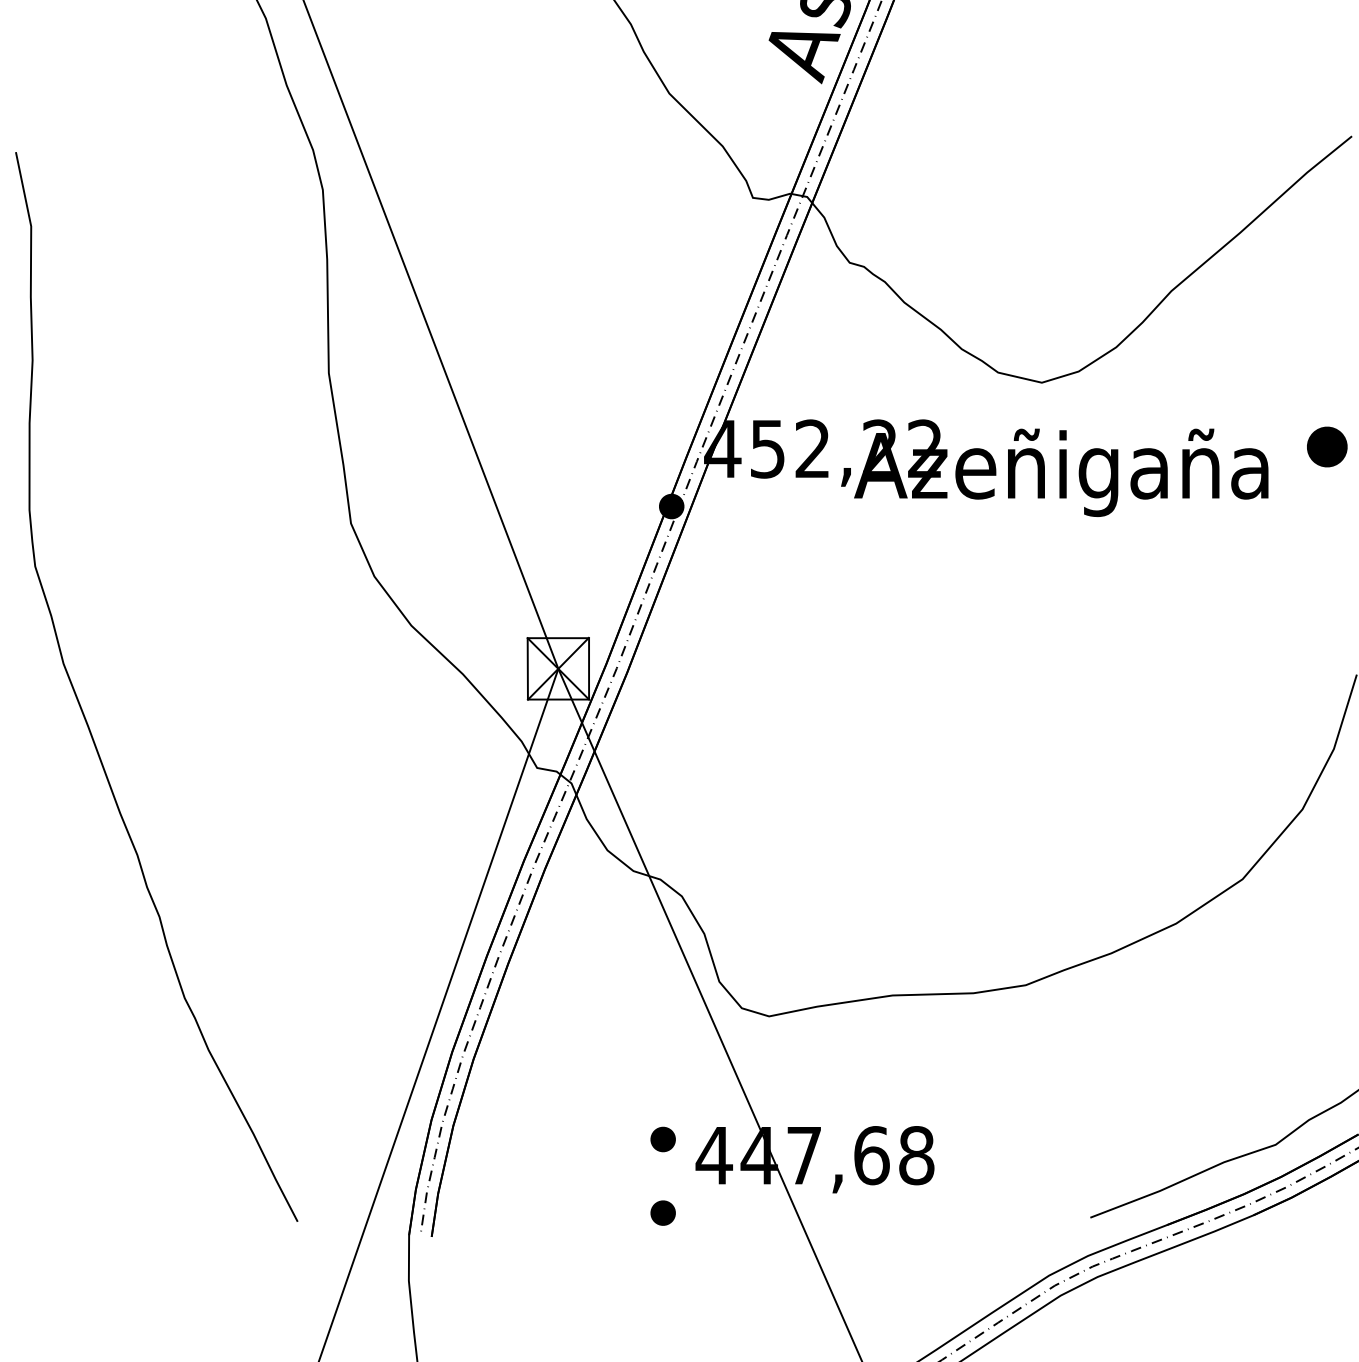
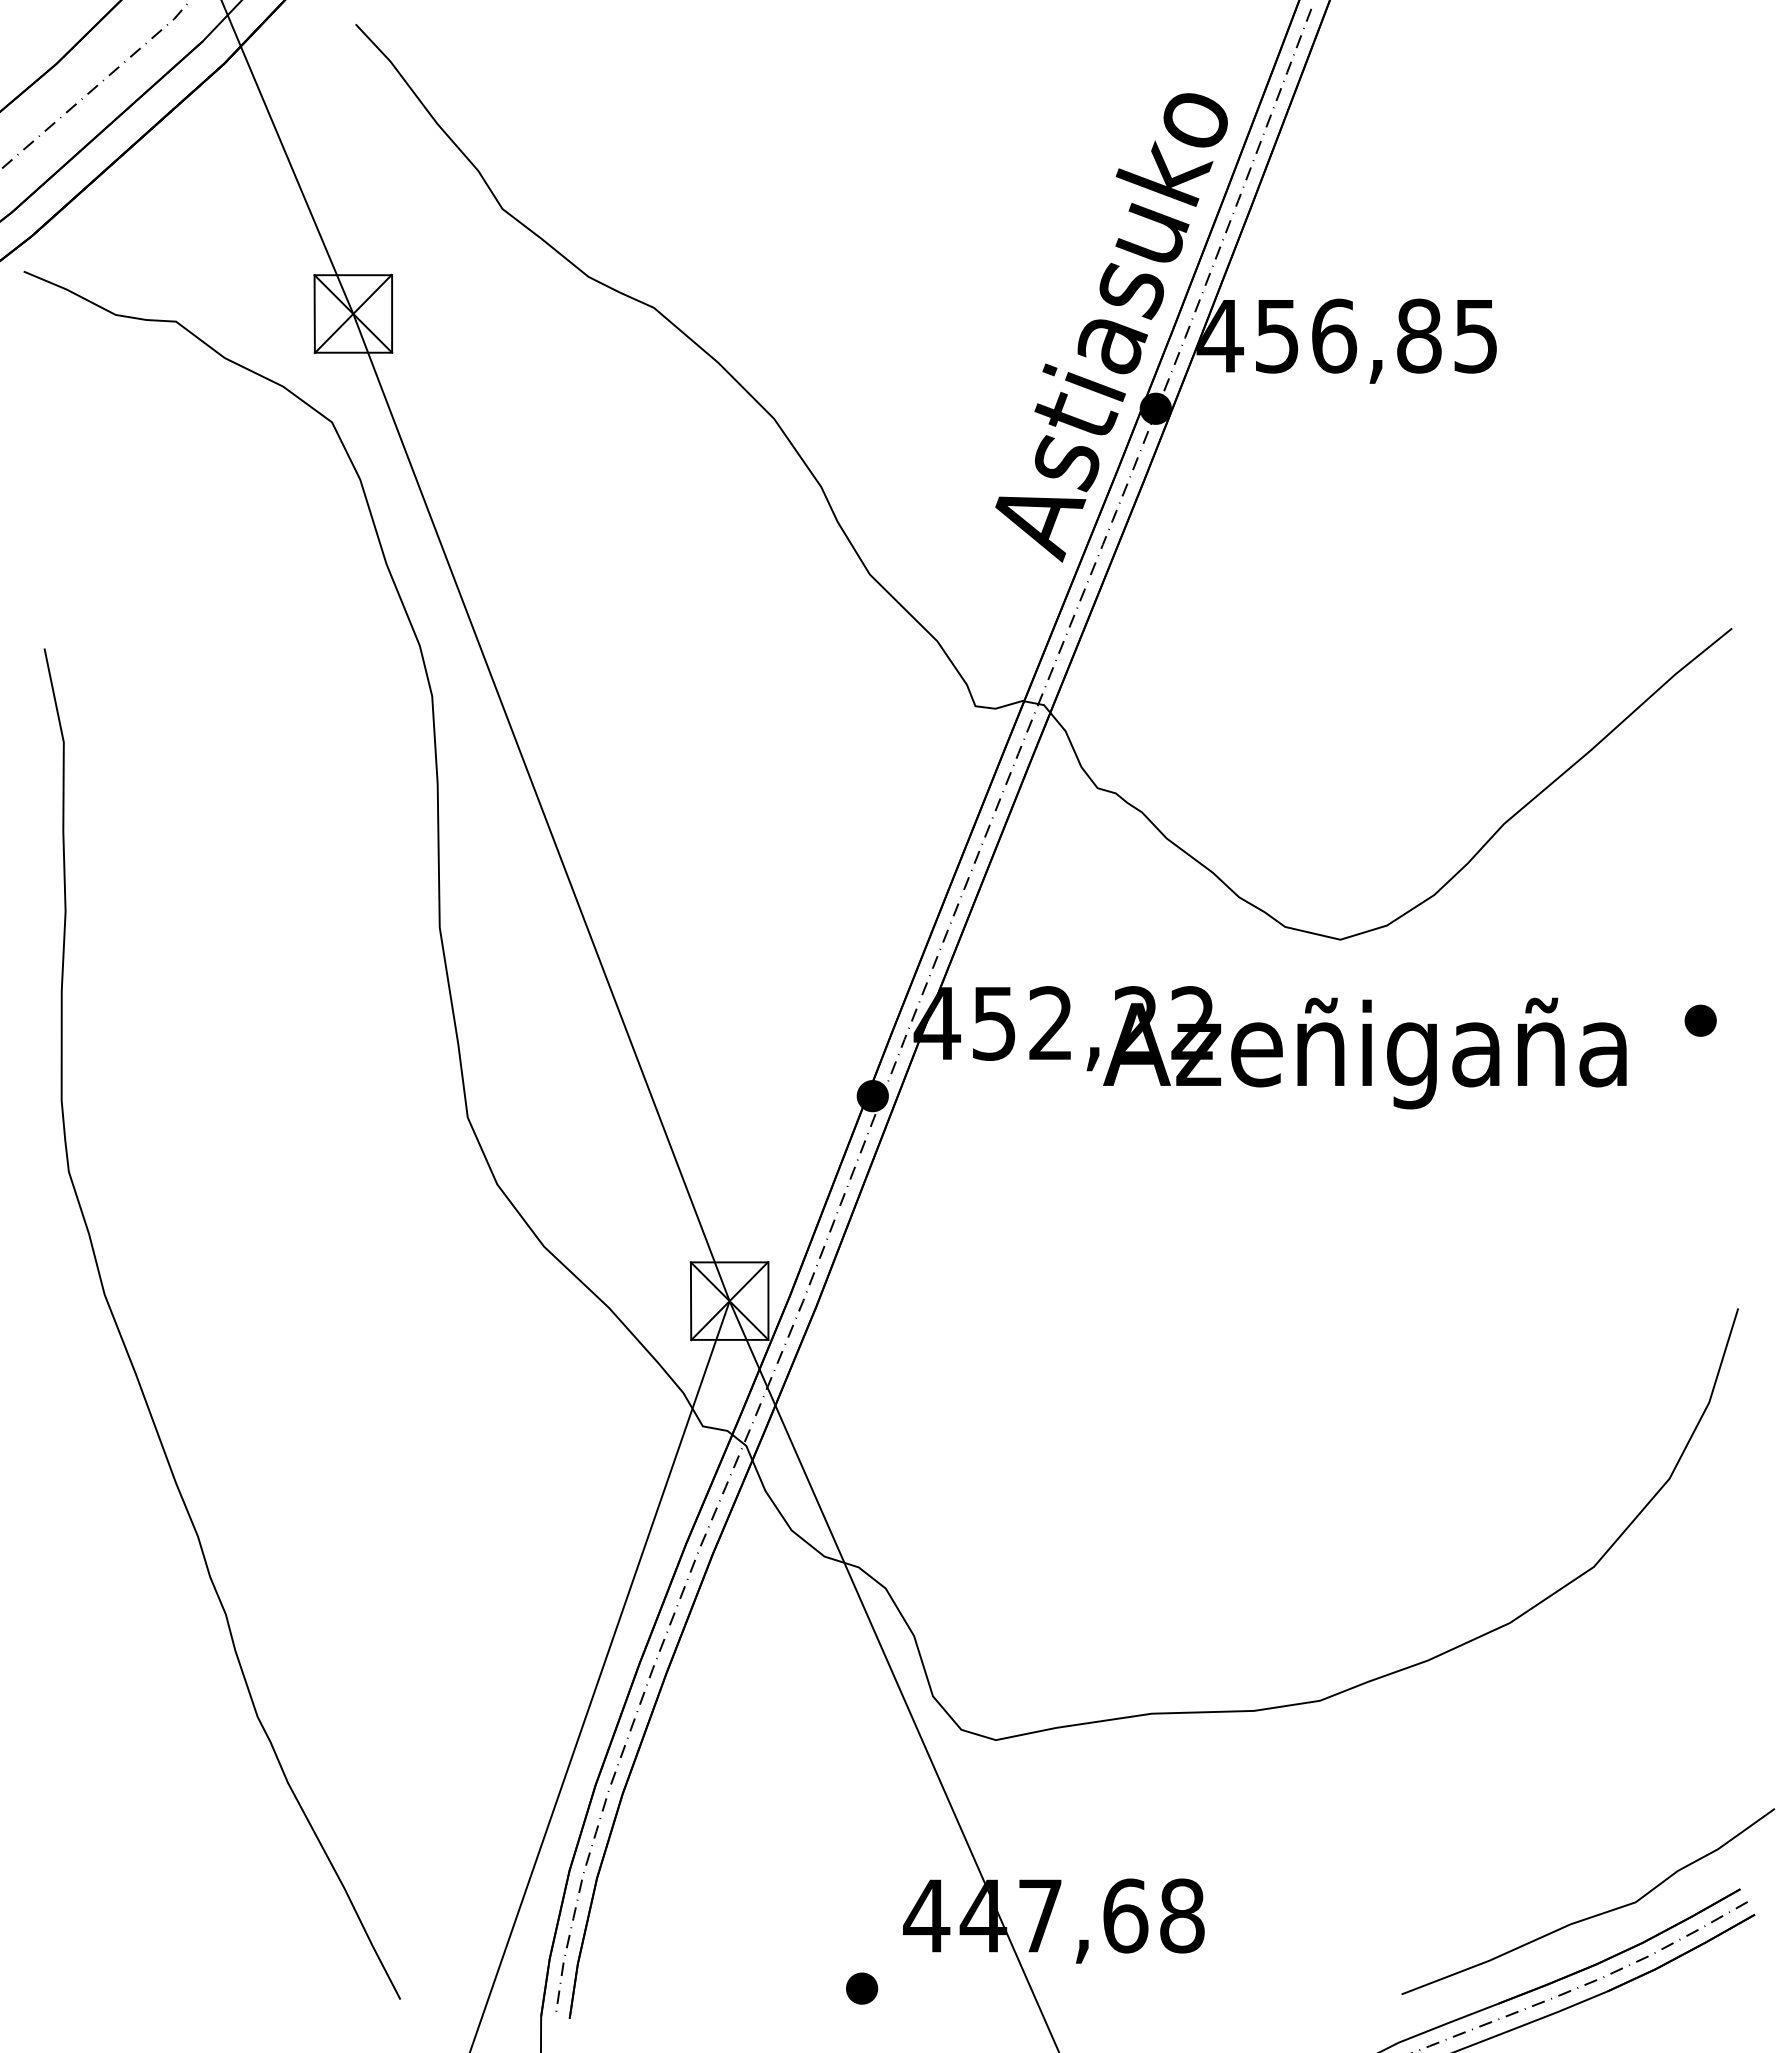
part: (1326, 446) -> (1700, 1020), size x0.62
part: (663, 1139) -> (862, 1895), removed

